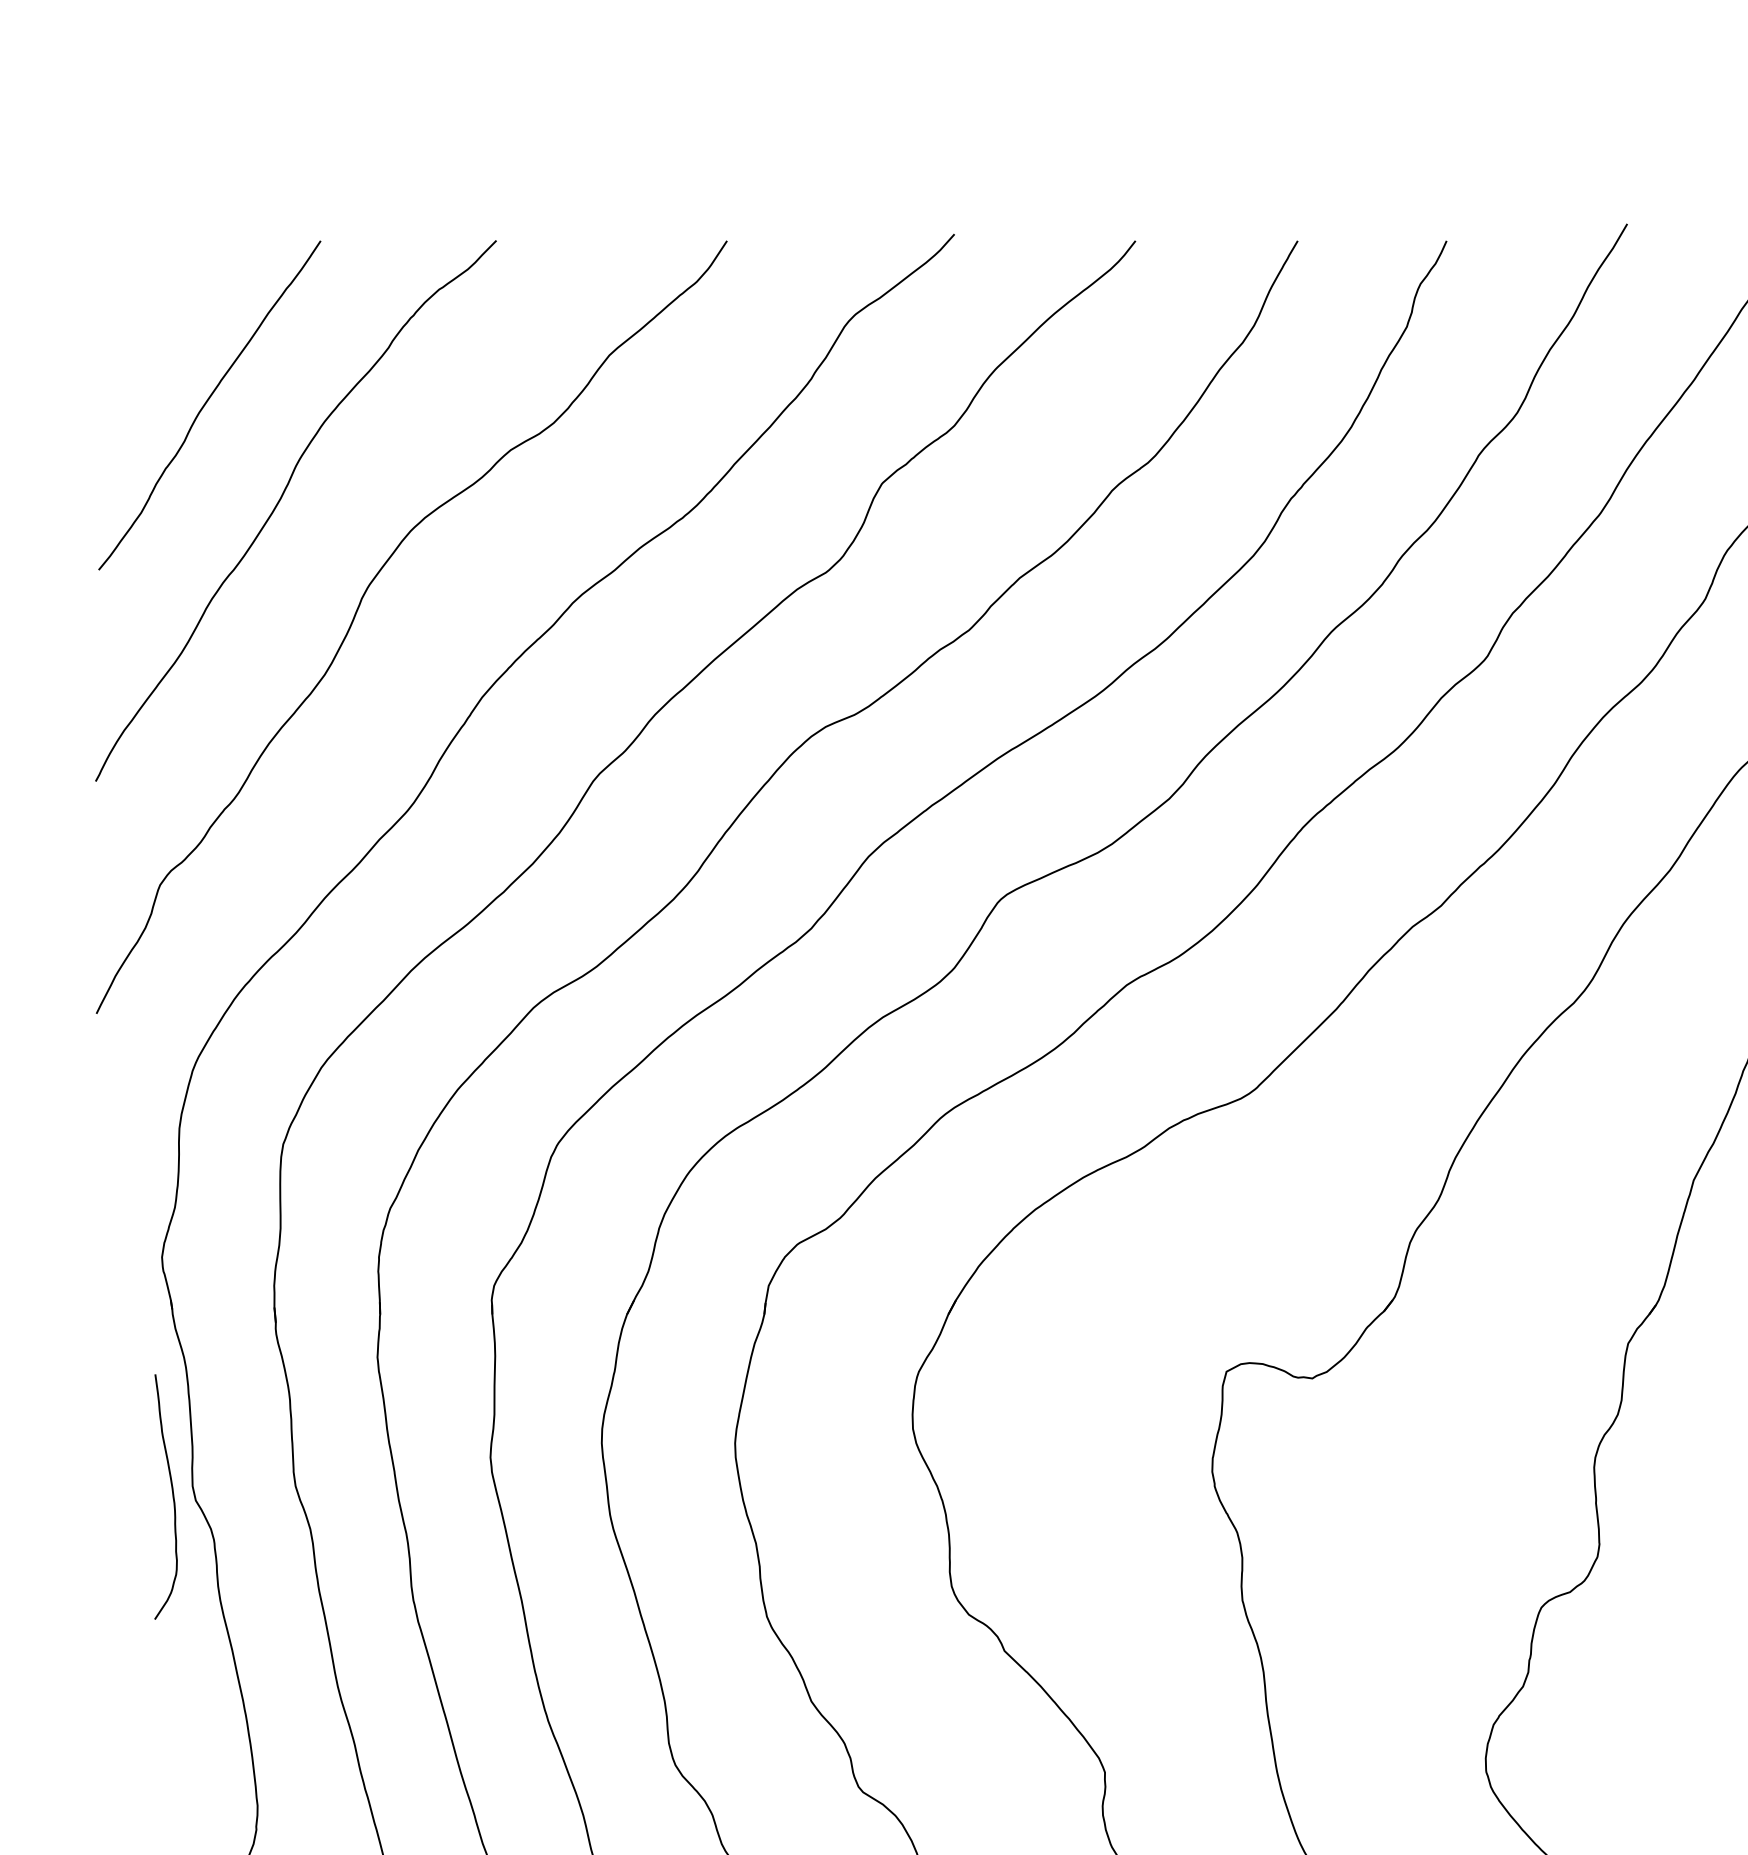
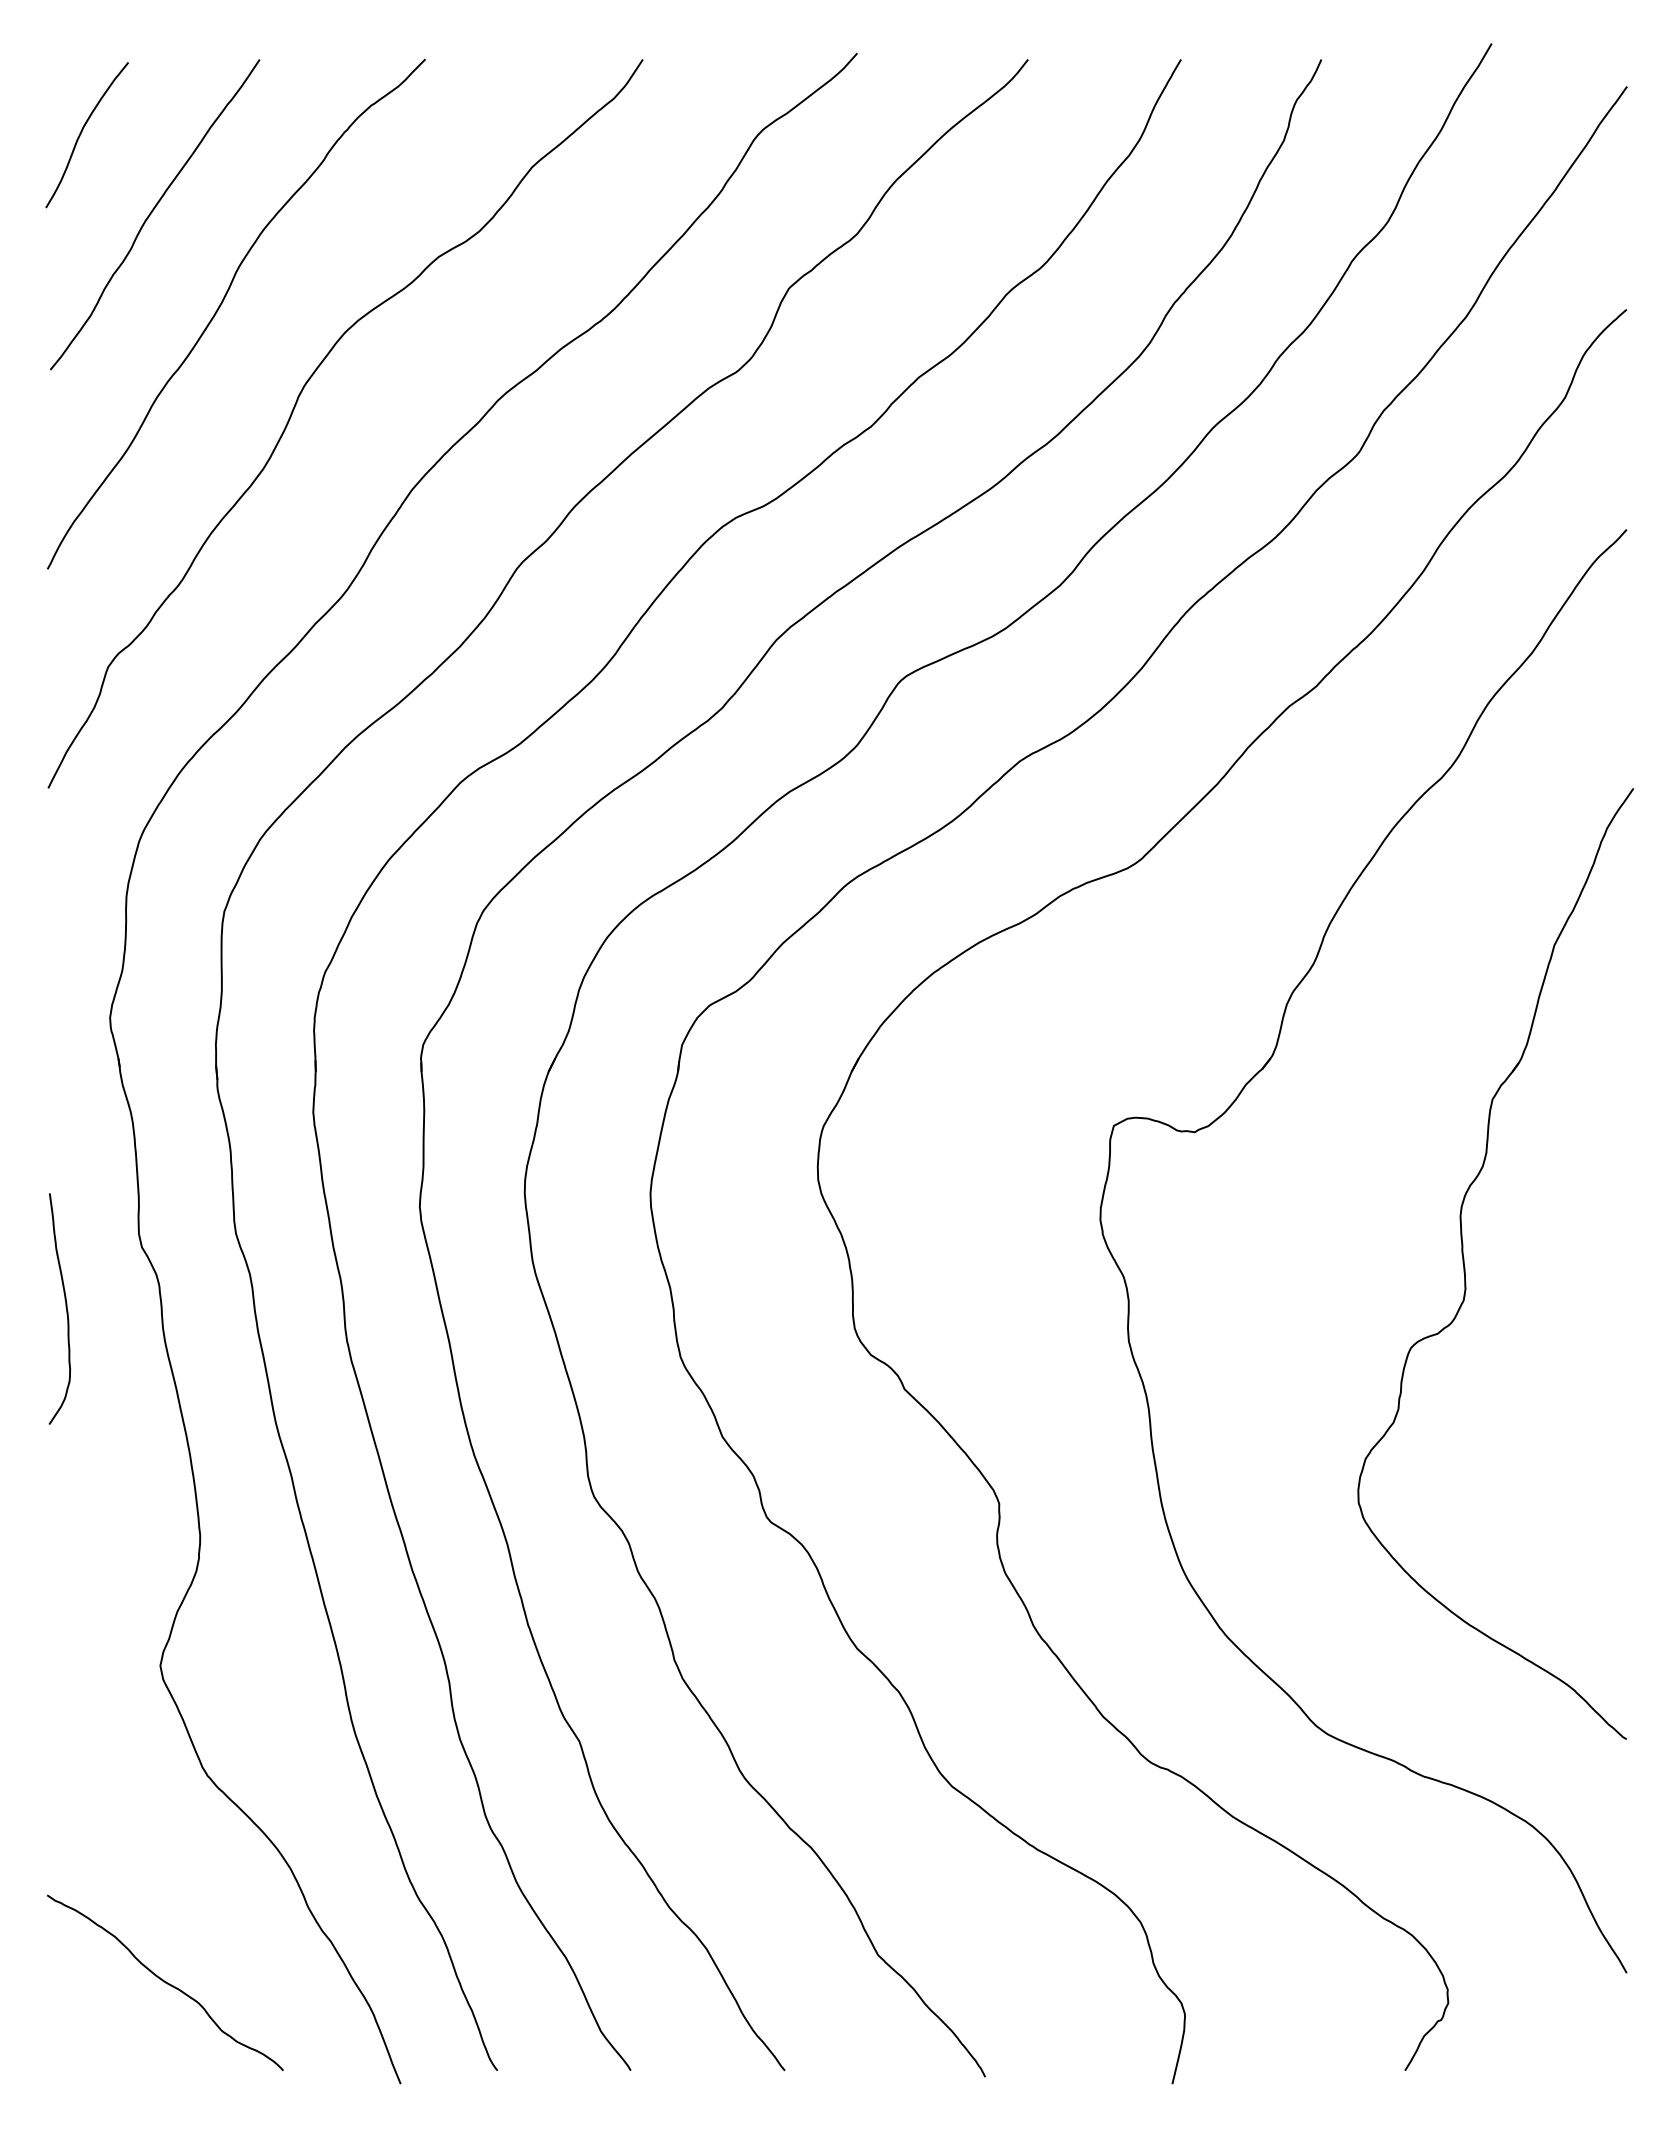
curve: (132, 318) -> (82, 132), added
curve: (172, 1495) -> (65, 1307), moved

